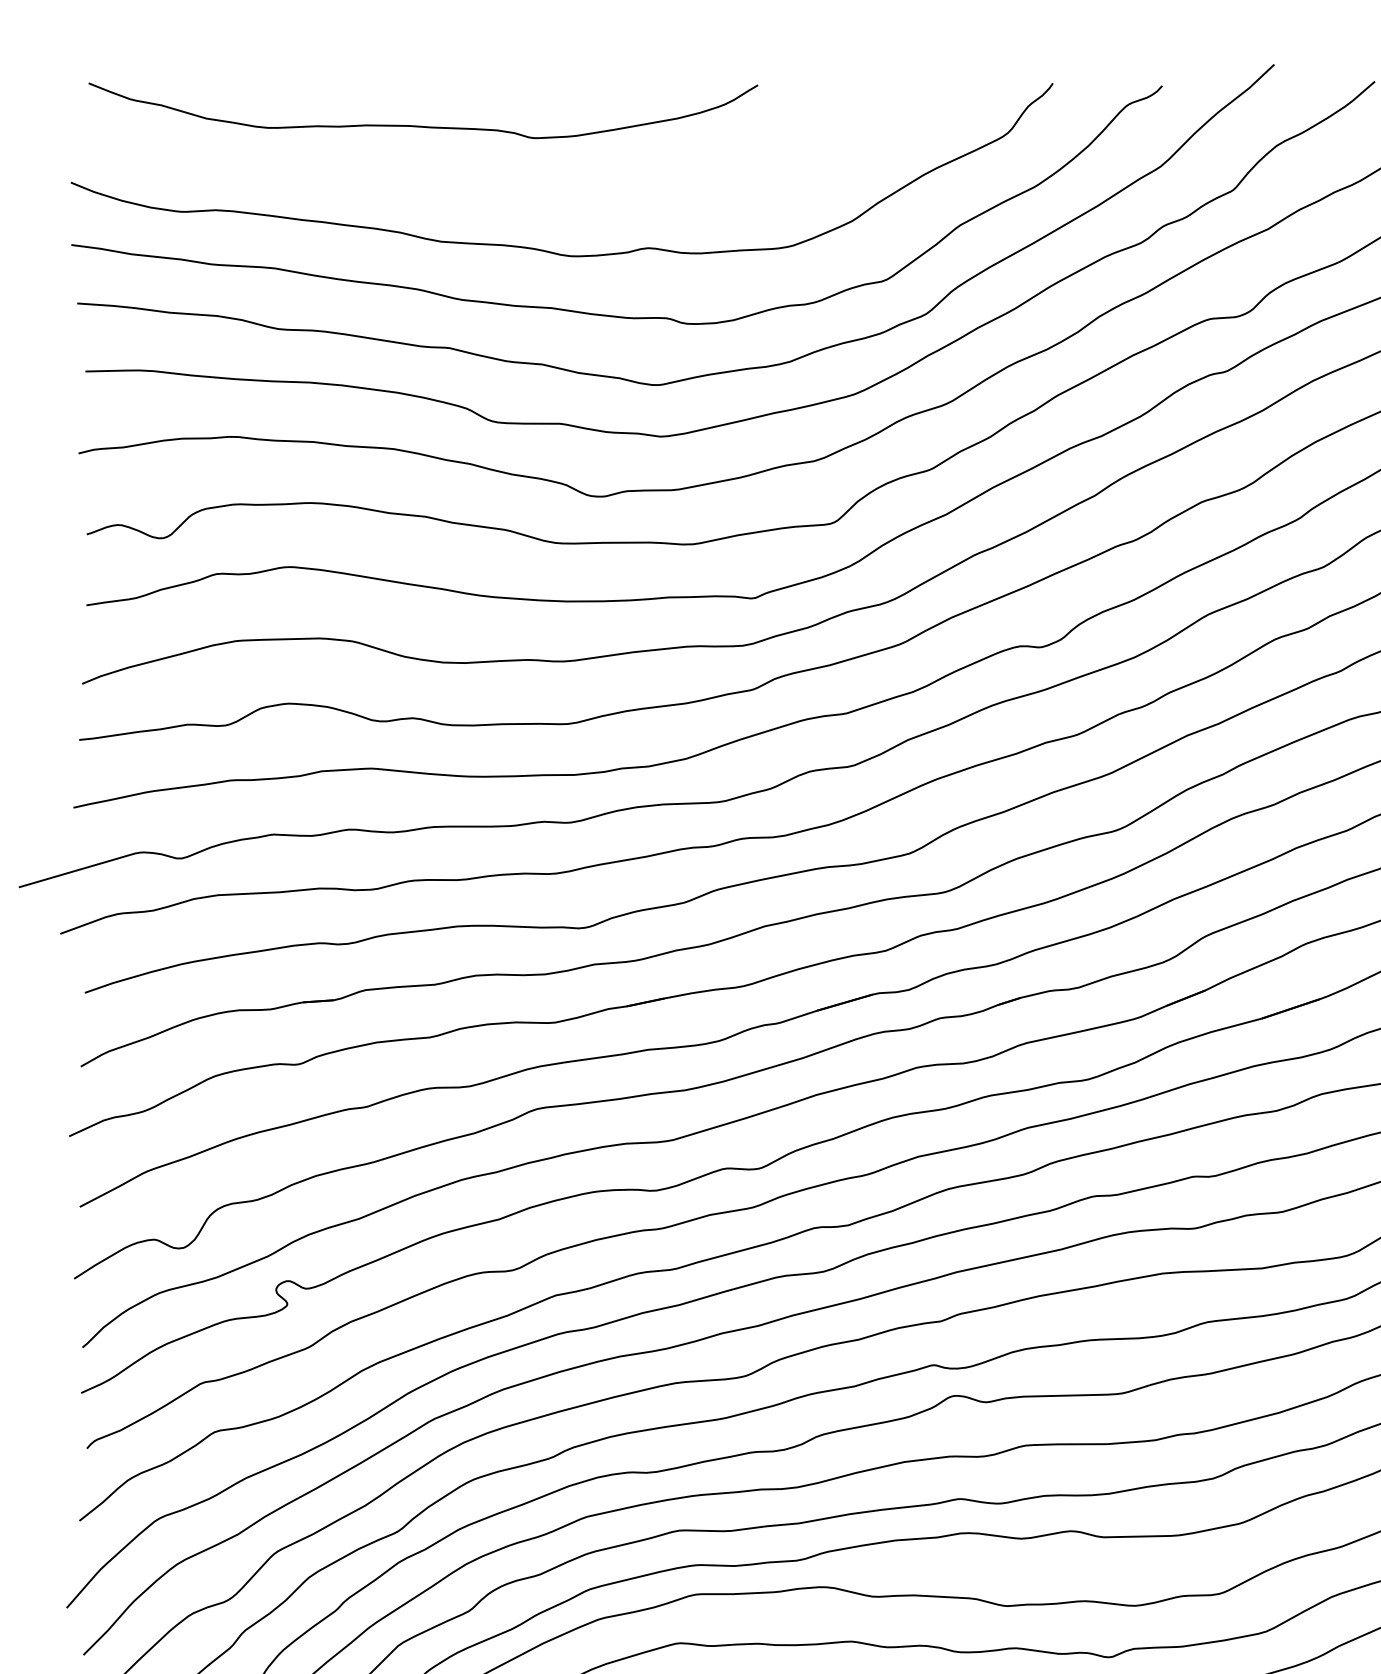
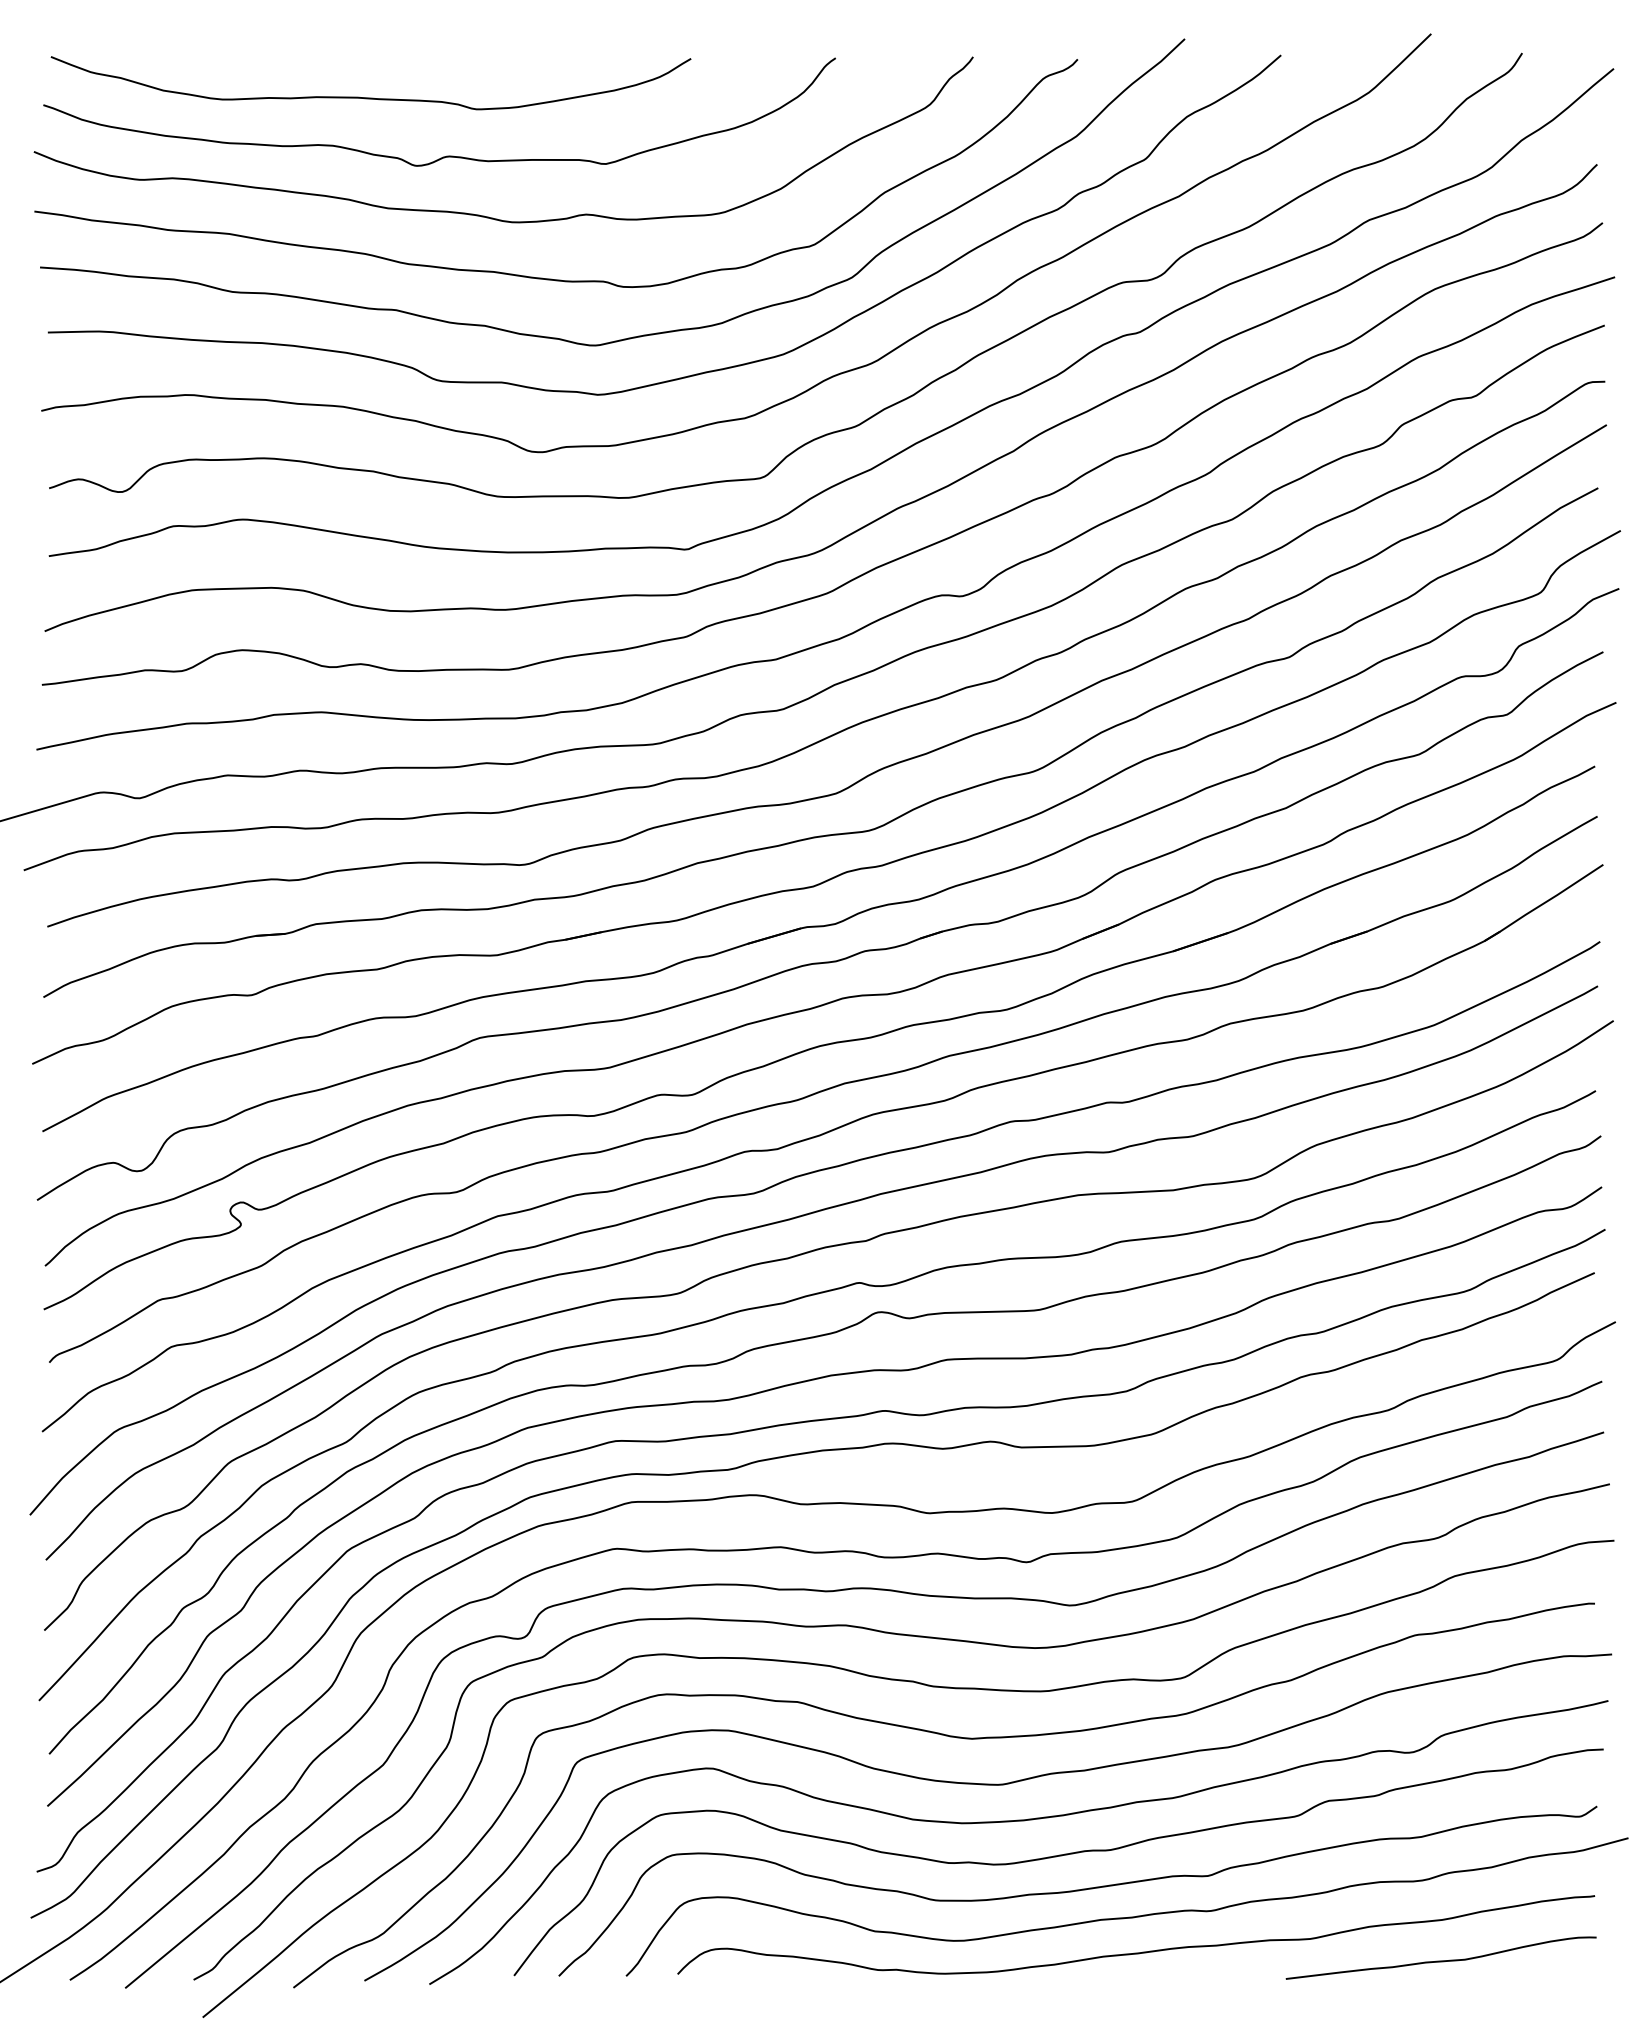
curve: (502, 186) -> (446, 155), added

